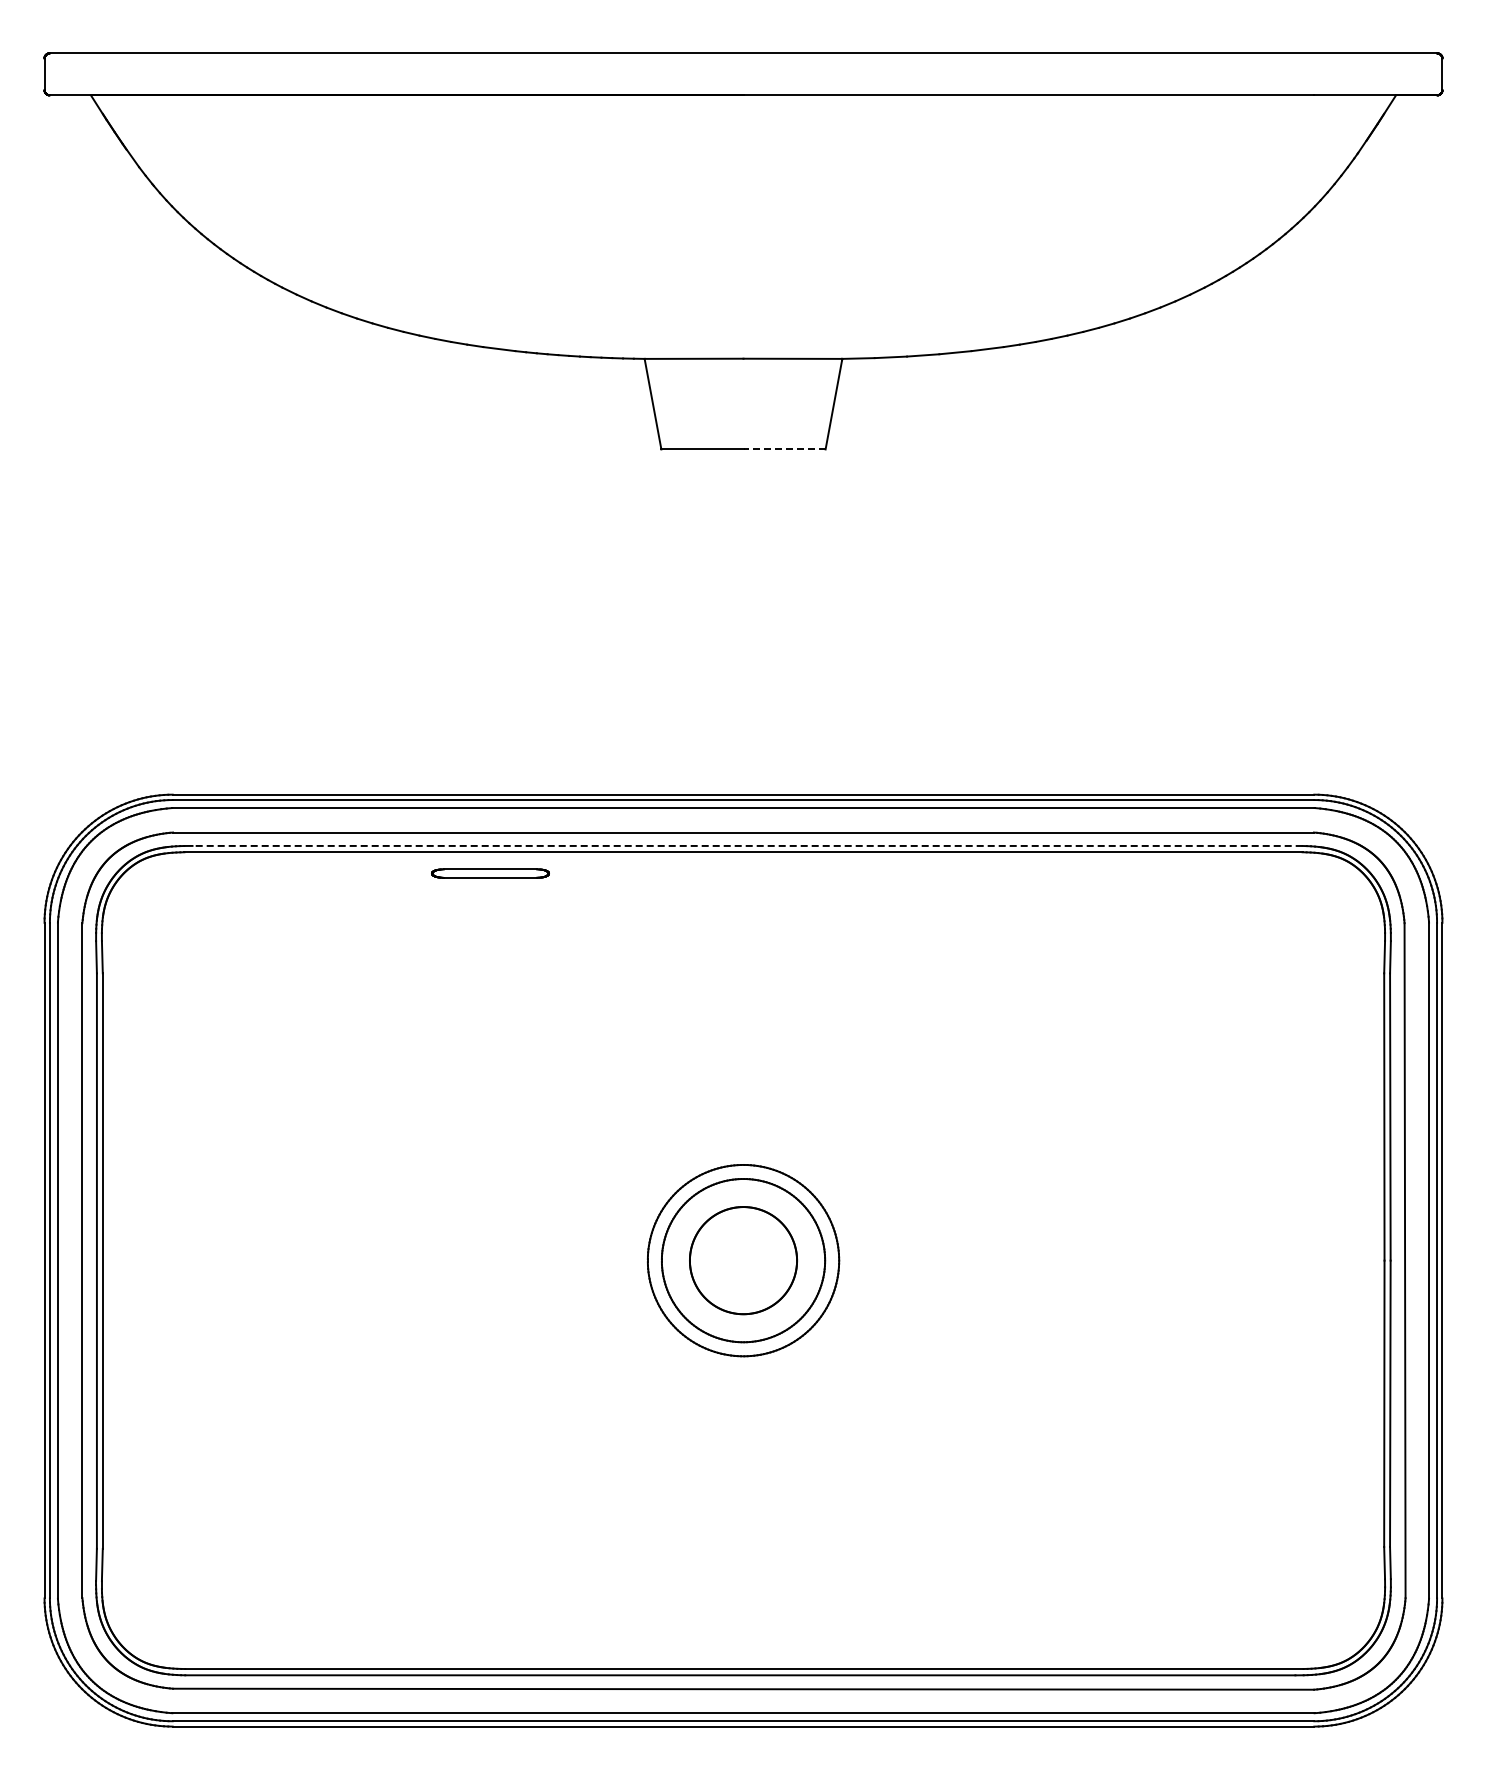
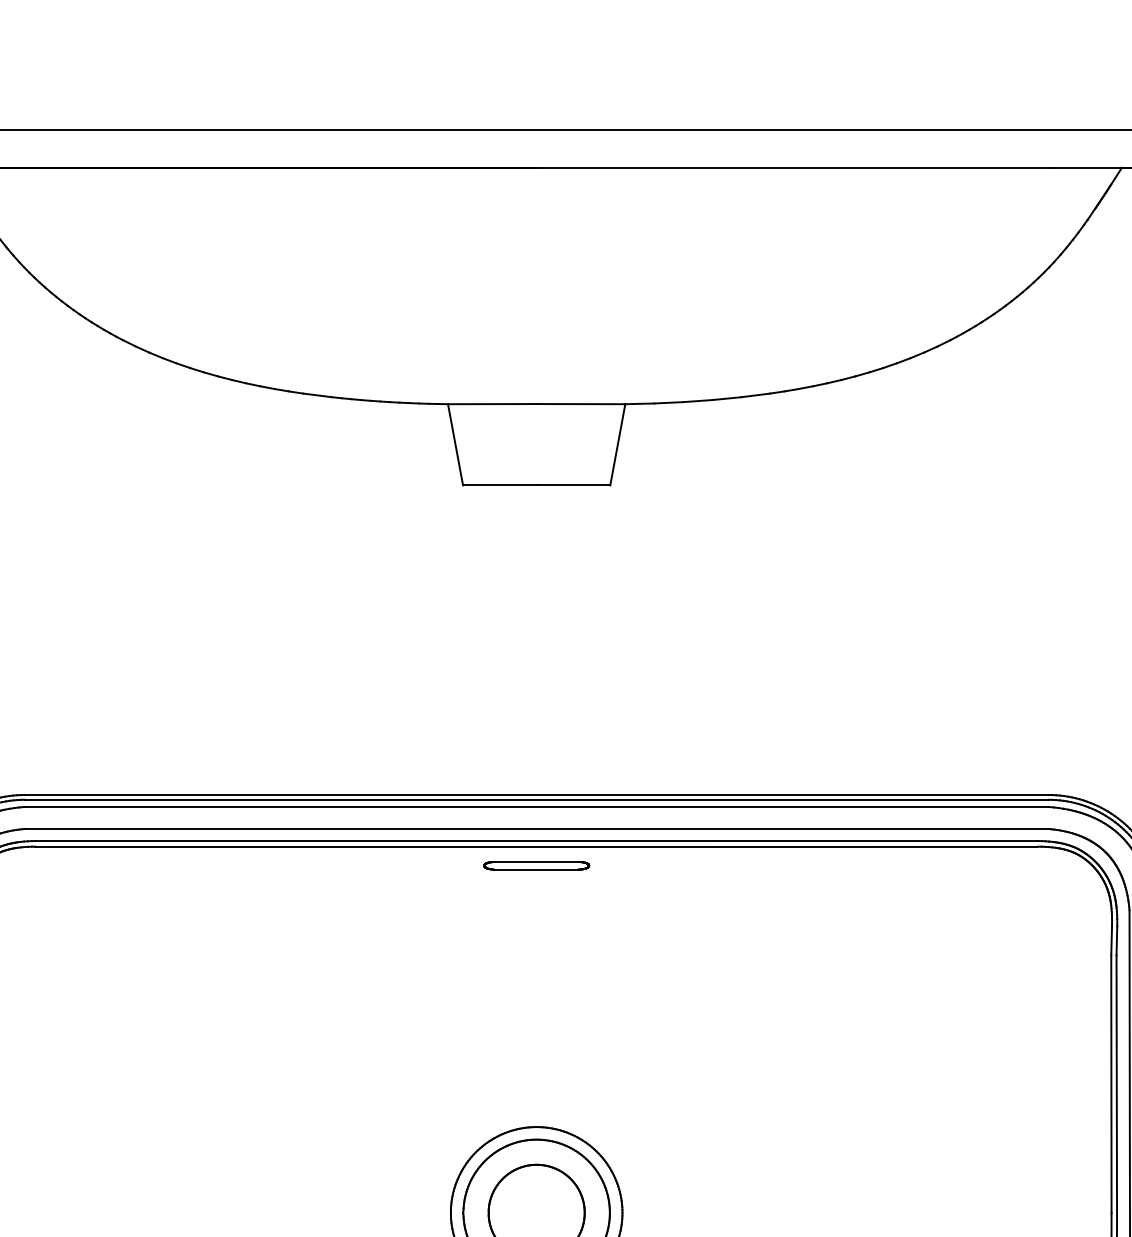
line: (784, 449) -> (573, 485), dashed -> solid
line: (747, 845) -> (540, 840), dashed -> solid
part: (490, 873) -> (536, 865), moved

